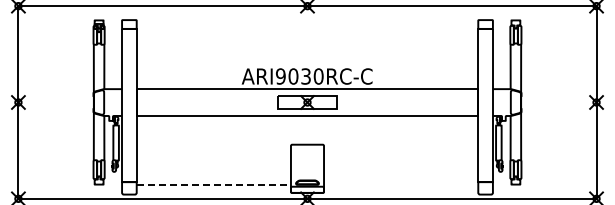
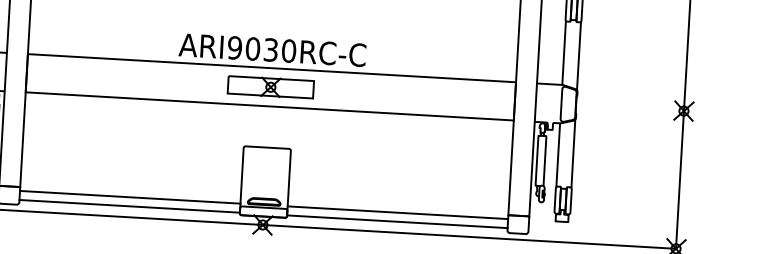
line: (214, 184) -> (131, 196), dashed -> solid
line: (401, 184) -> (398, 212), added
line: (213, 191) -> (129, 206), added
line: (401, 191) -> (397, 222), added

